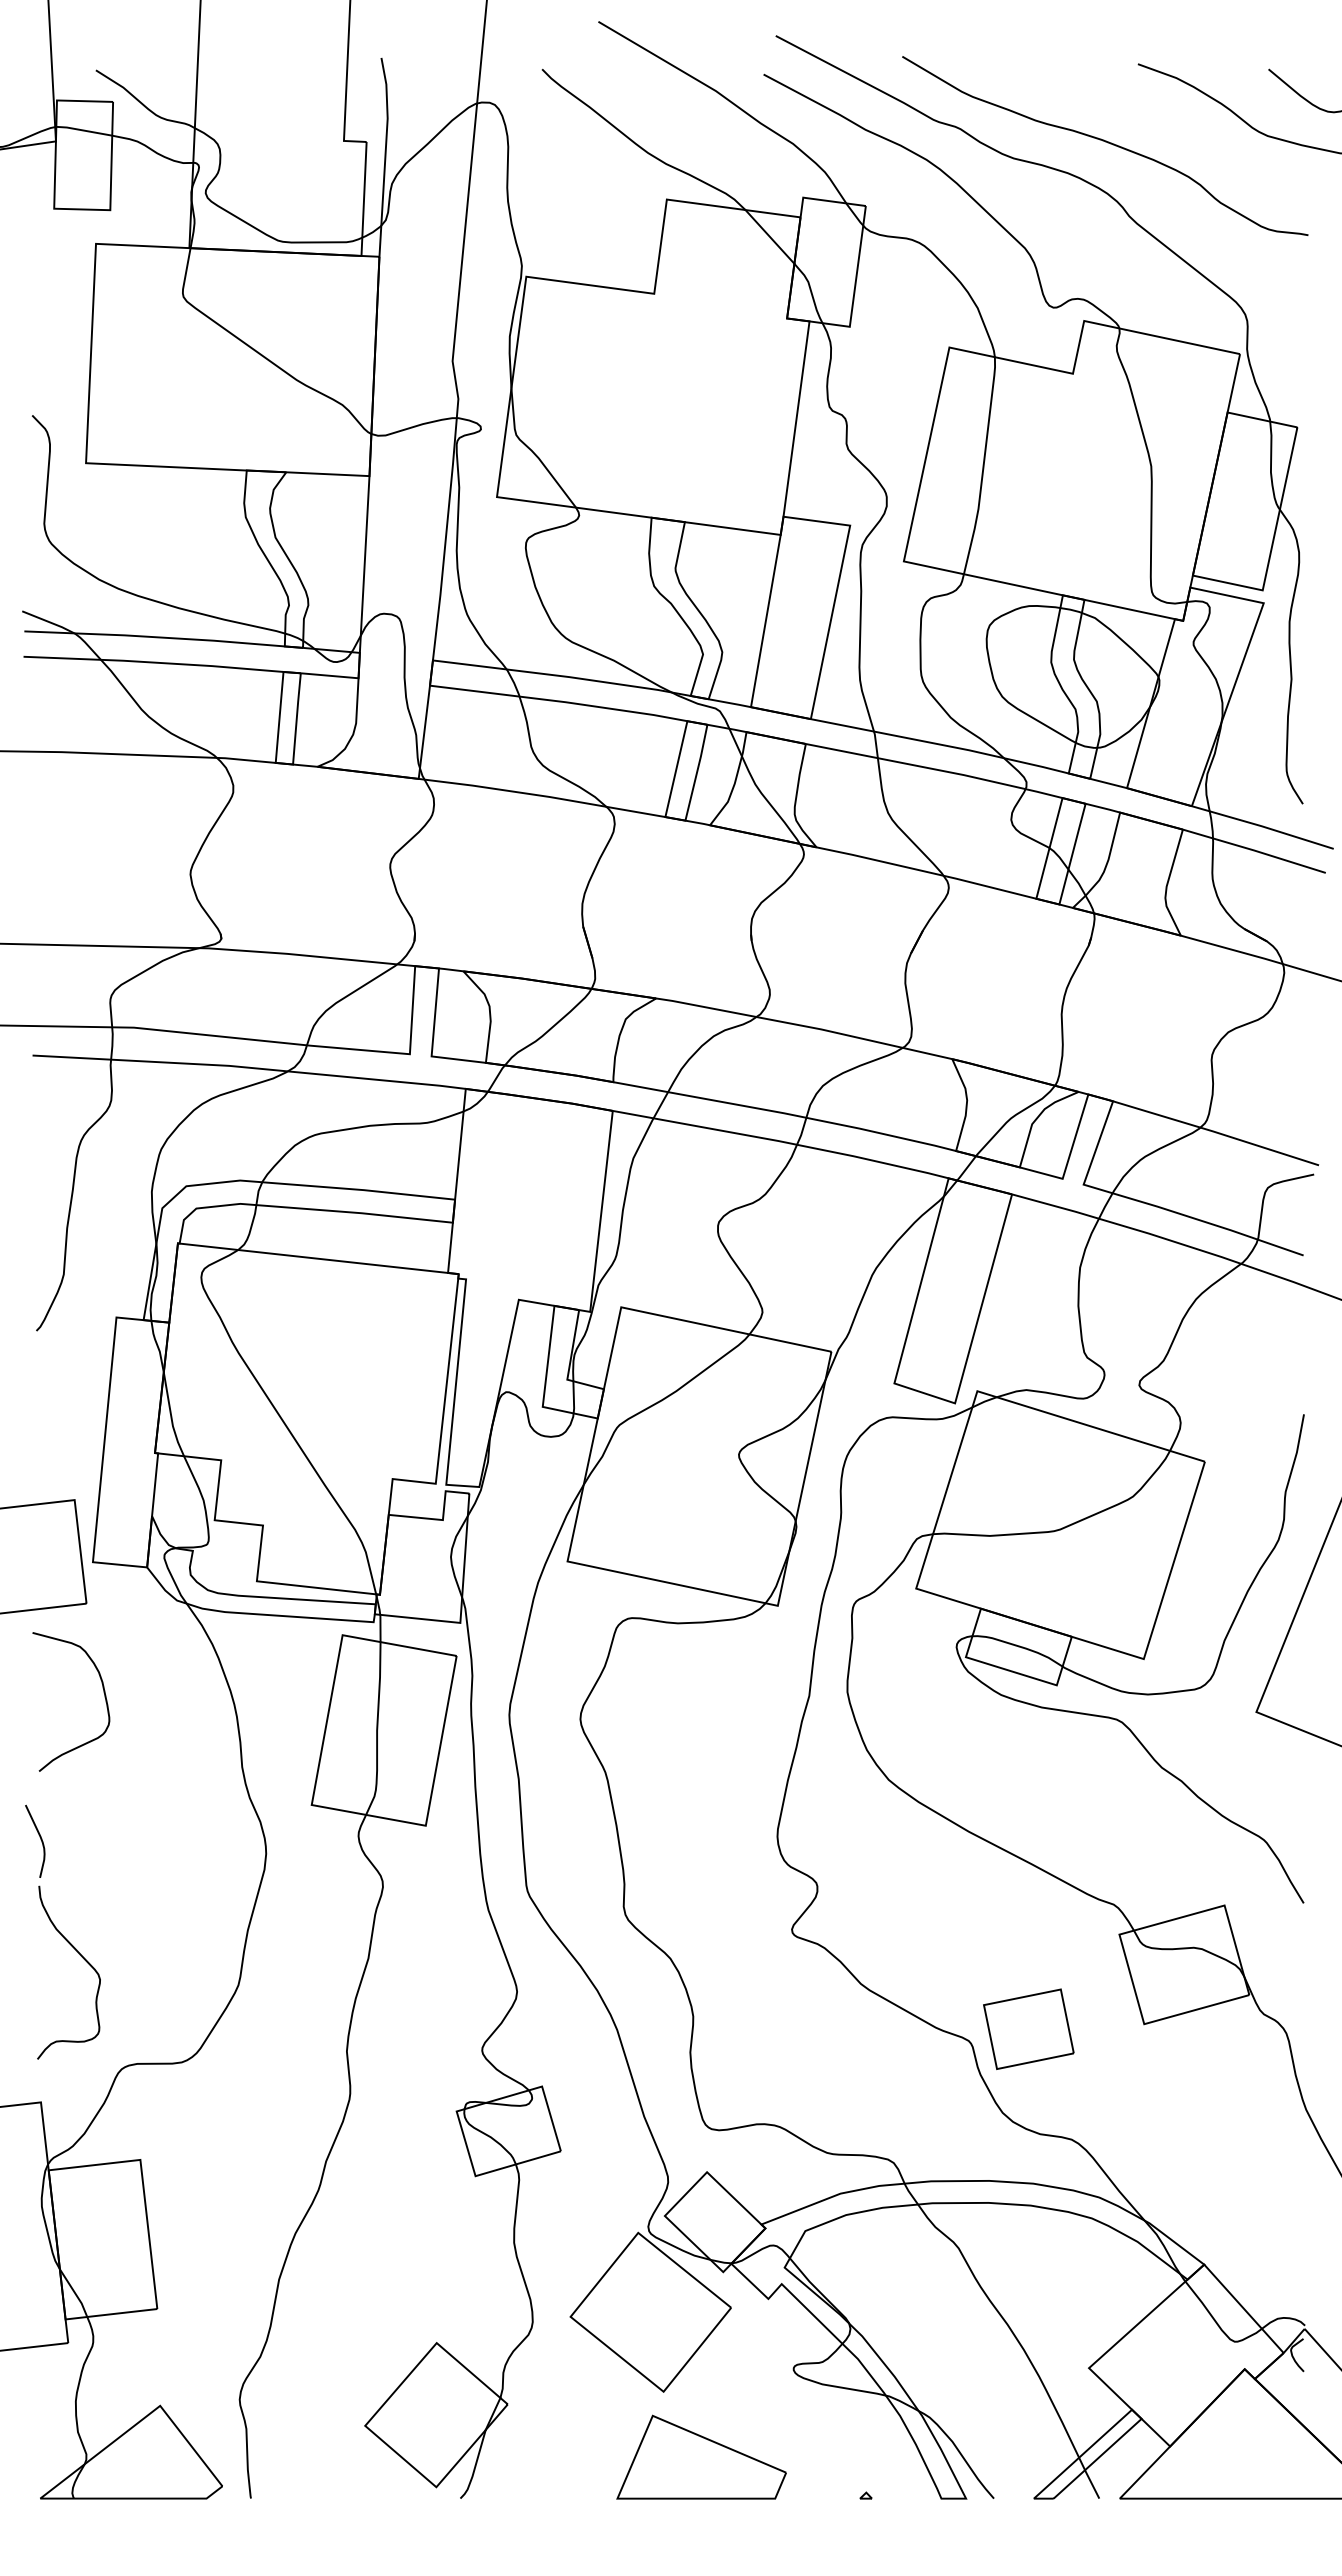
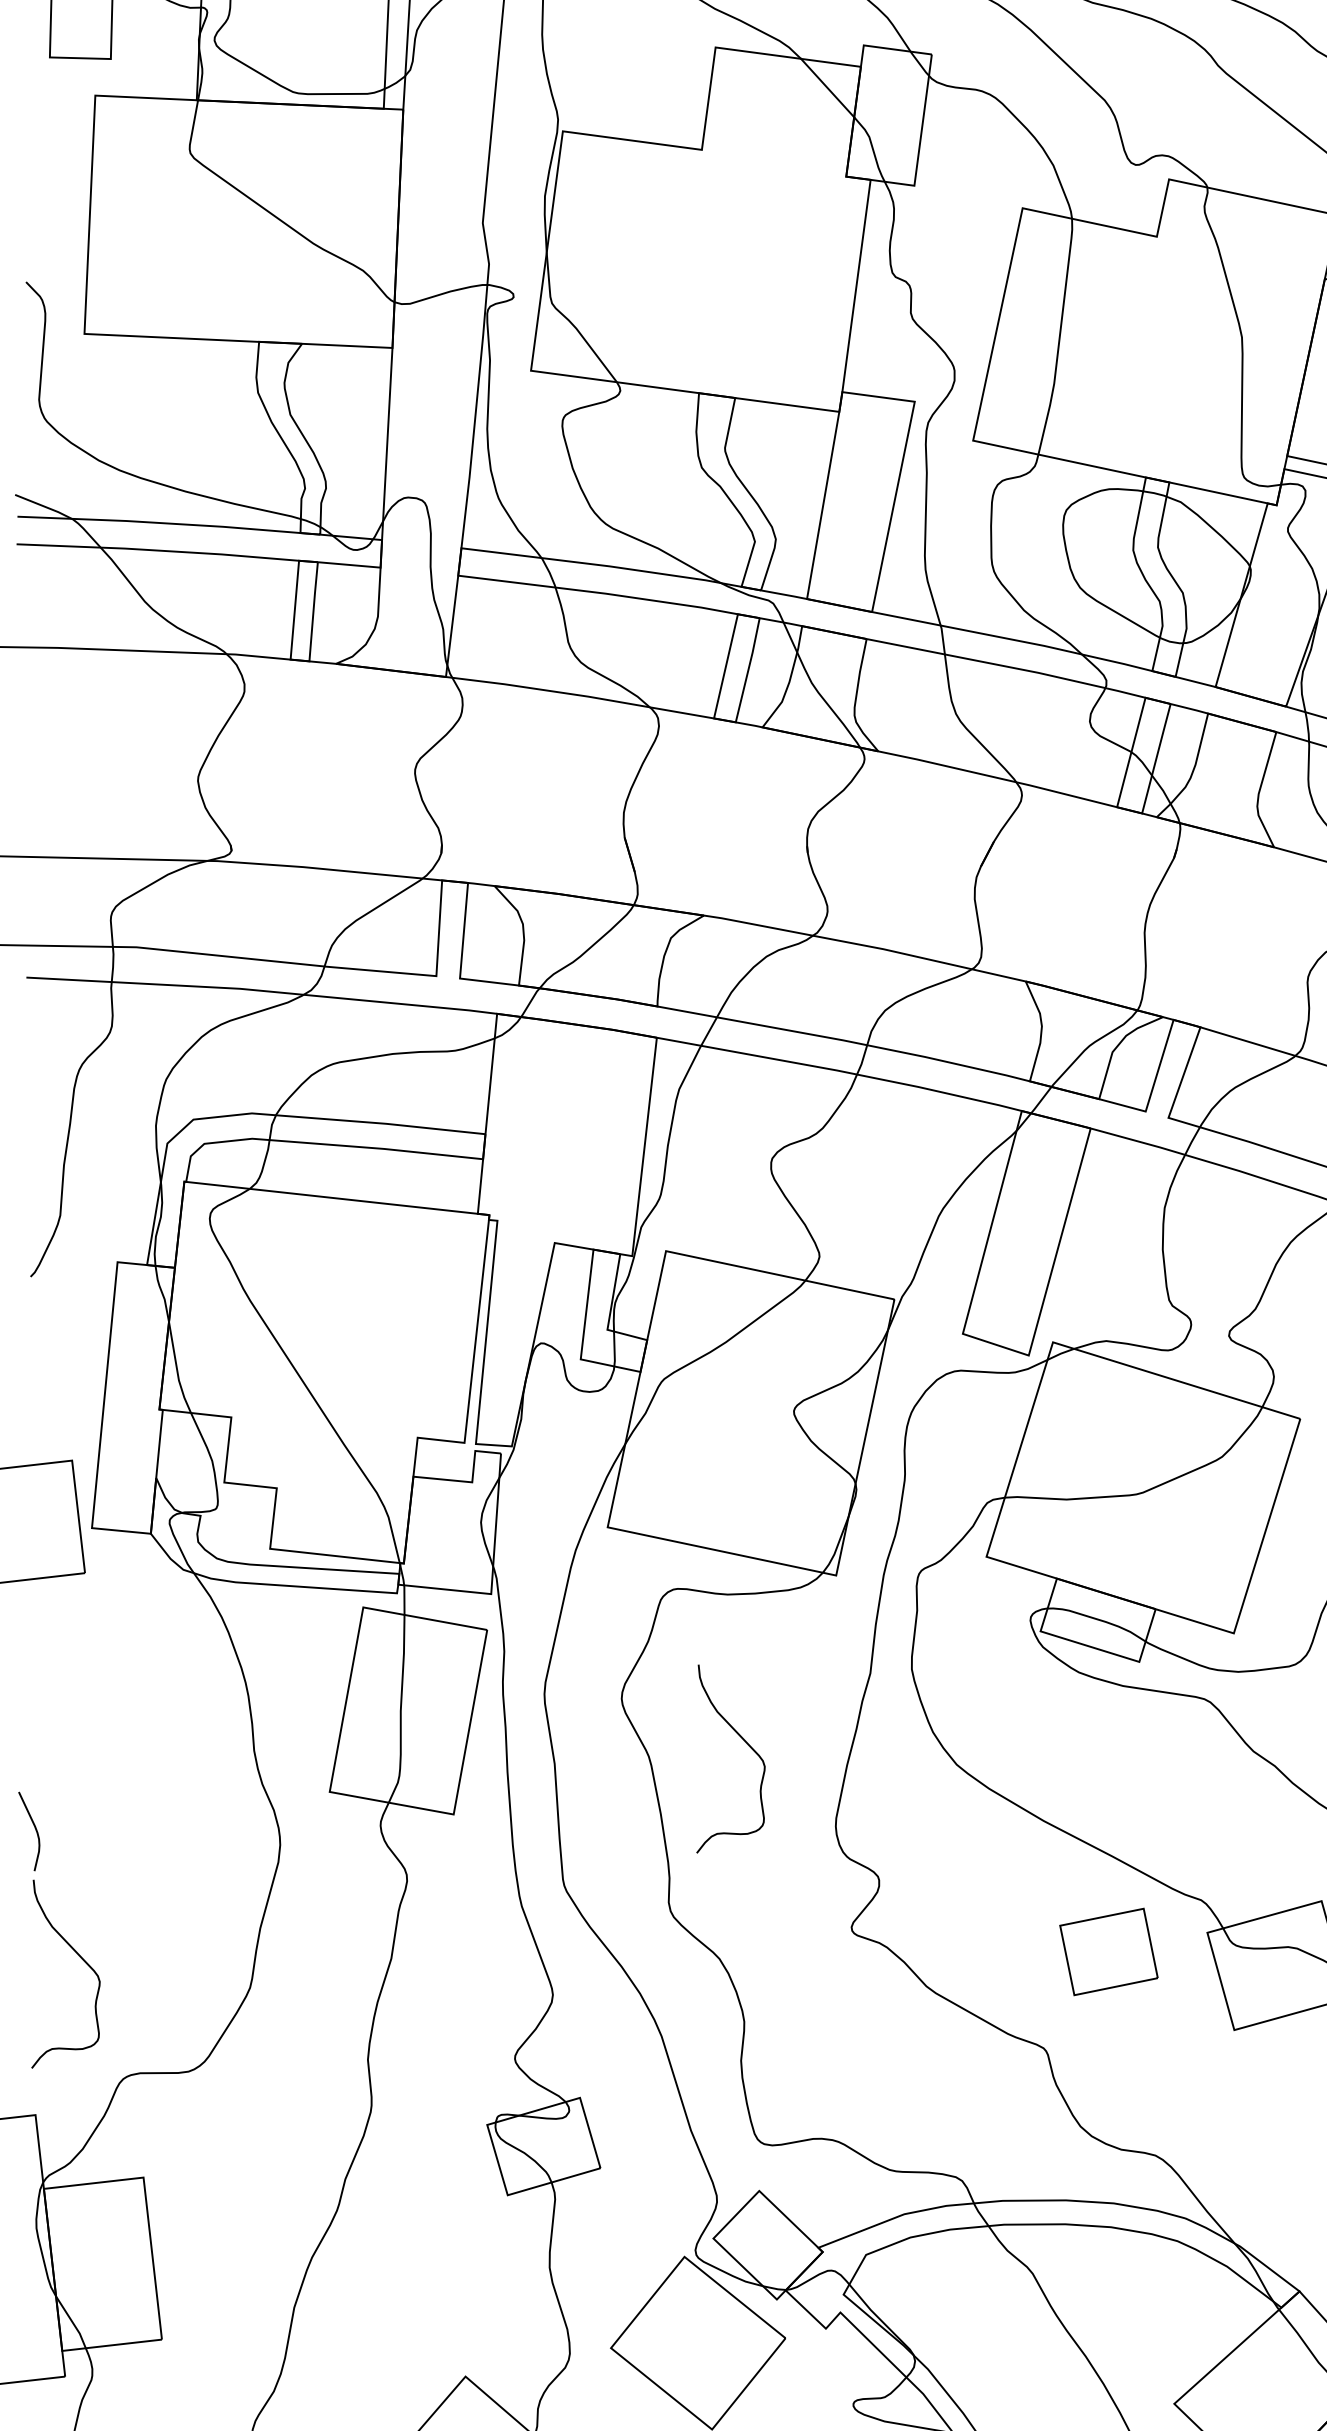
curve: (103, 1692) -> (103, 1669), removed
curve: (694, 1760) -> (745, 1743), added
part: (1028, 2028) -> (1108, 1951), moved

